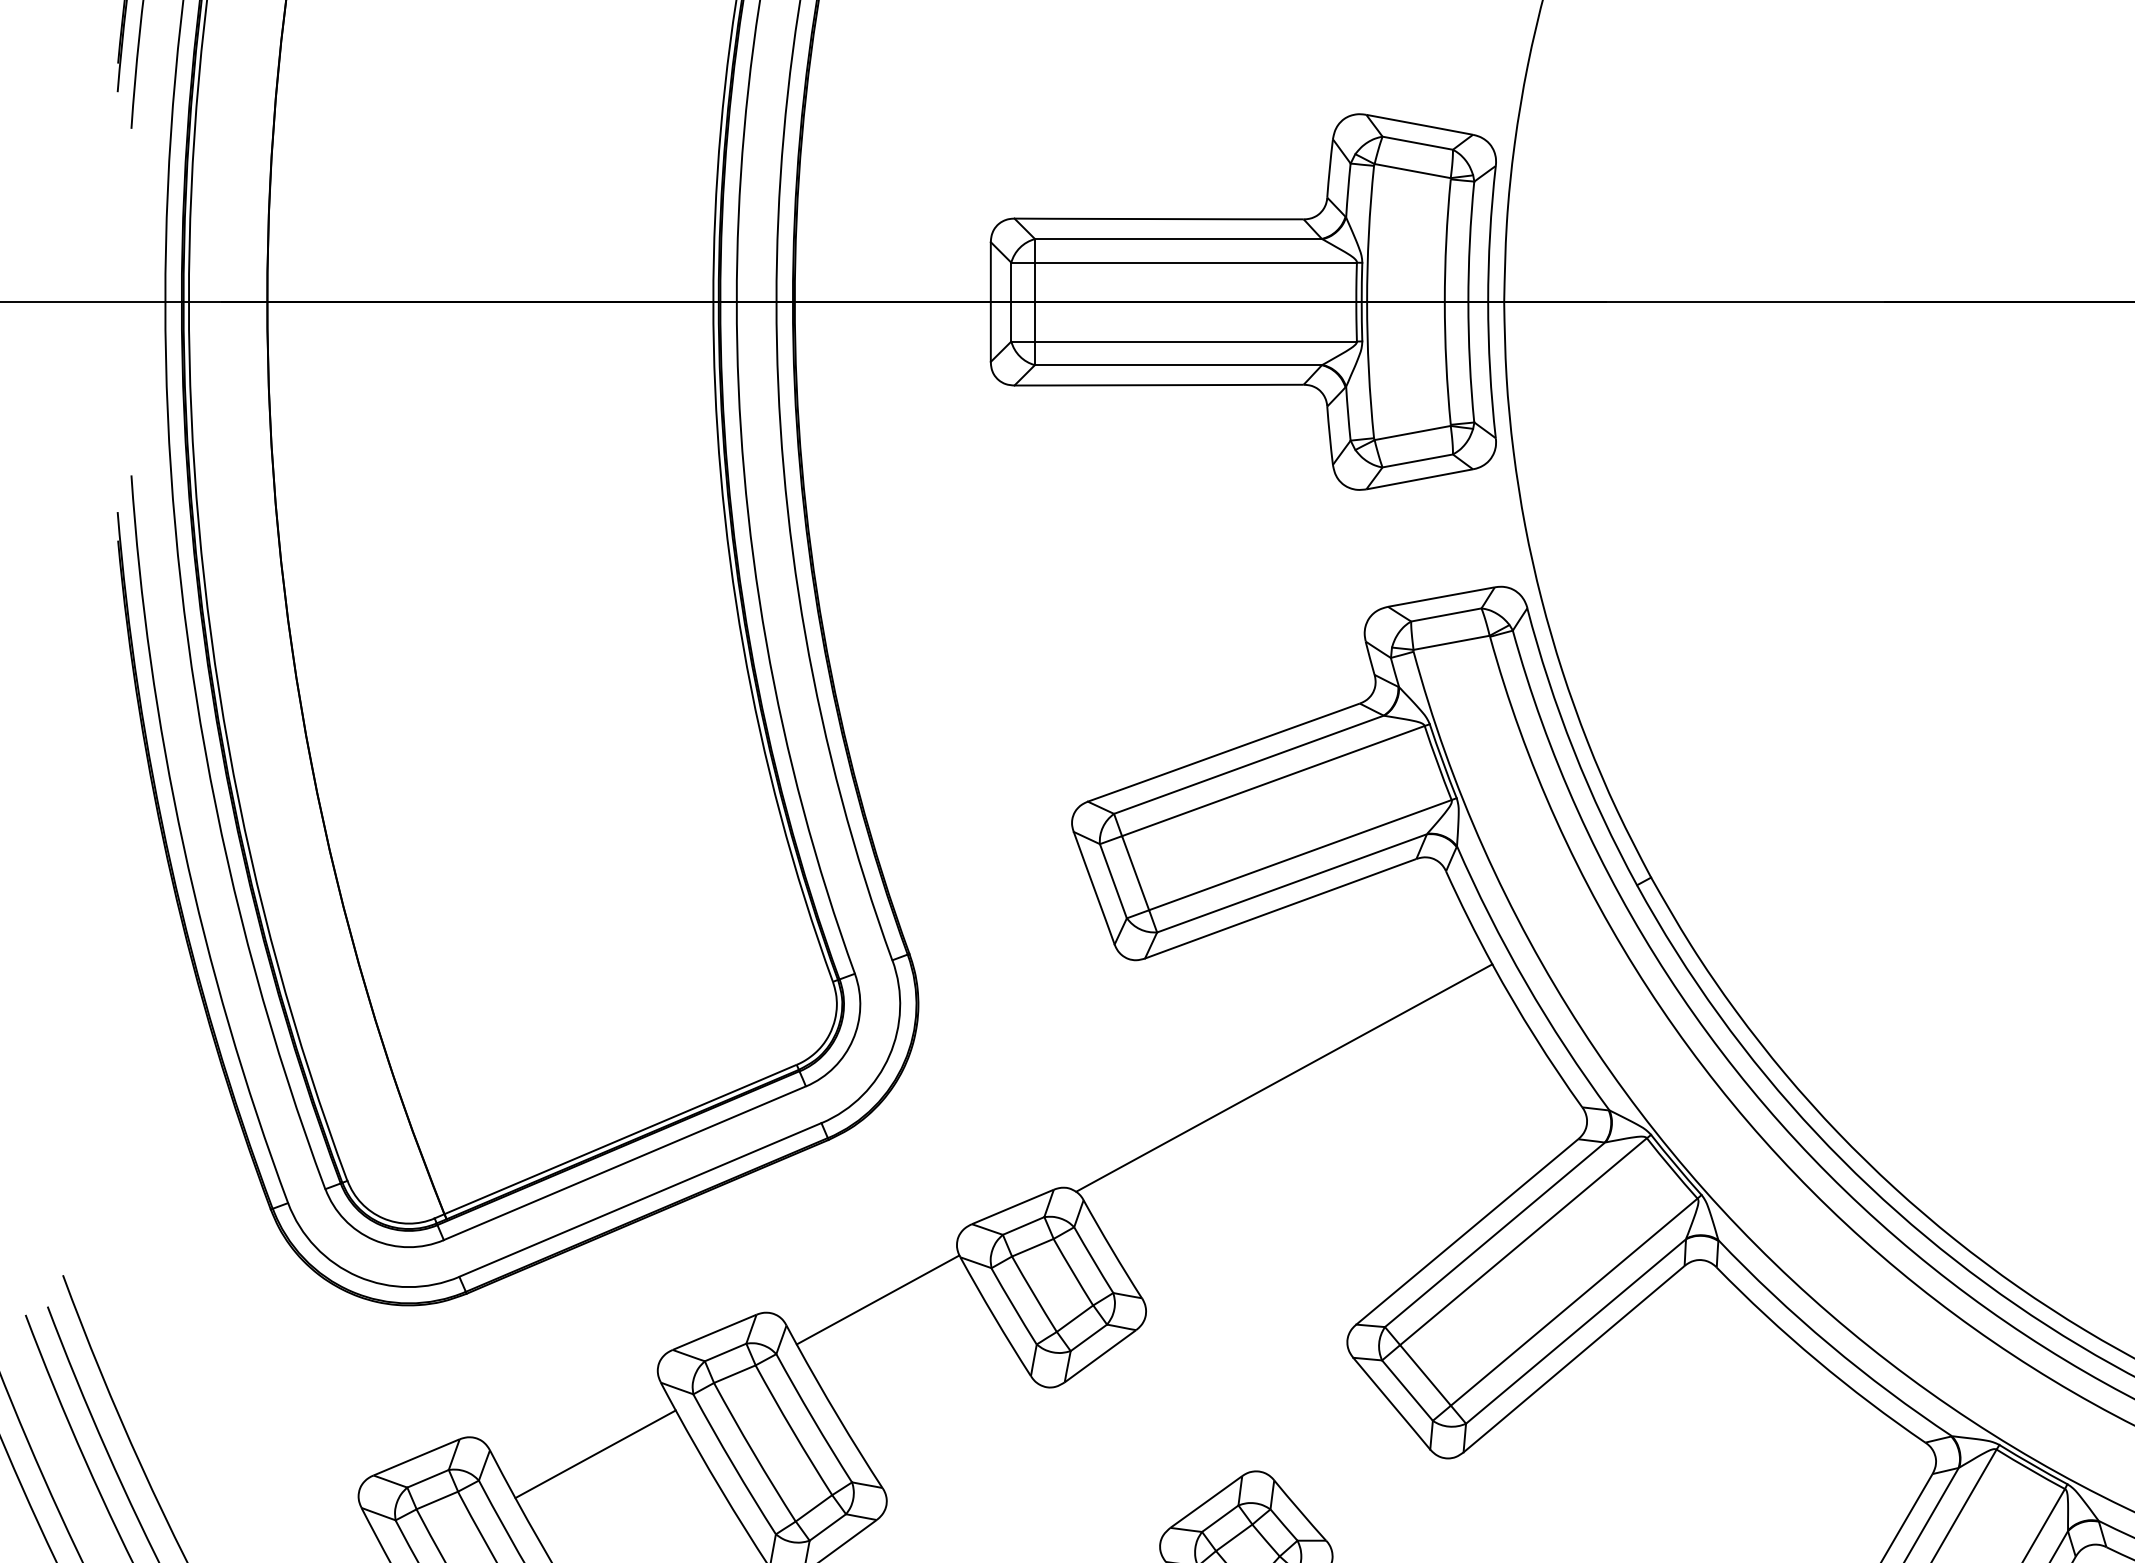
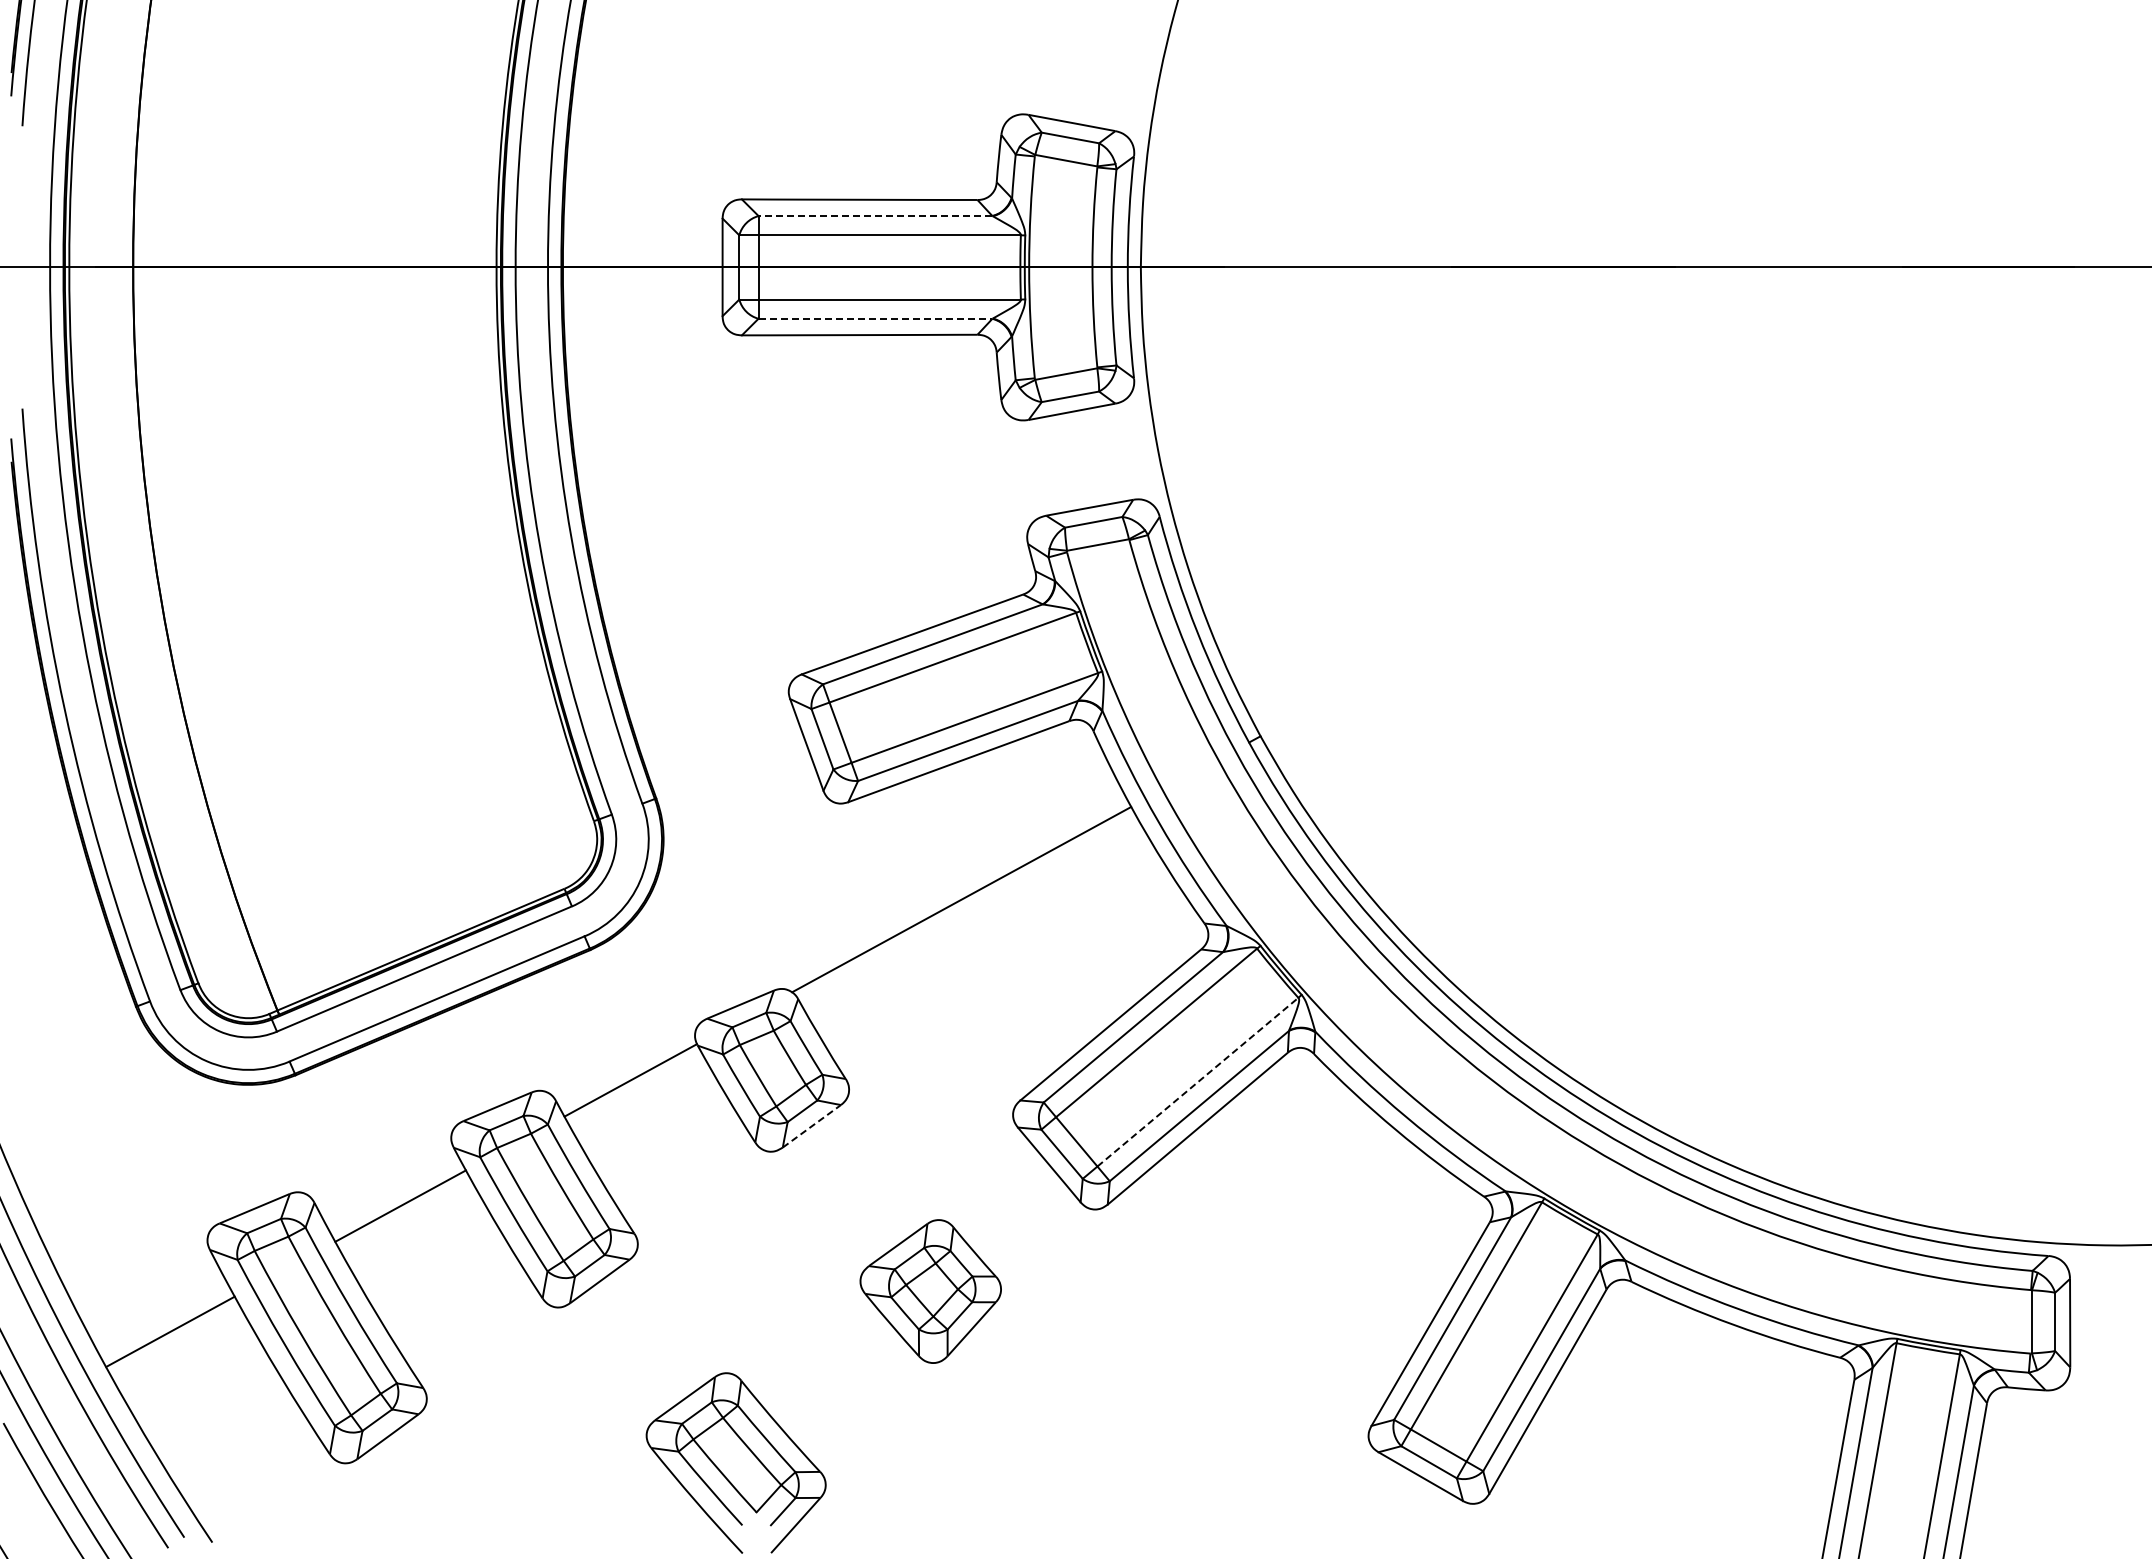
line: (1178, 238) -> (875, 215), solid -> dashed
line: (1178, 364) -> (875, 318), solid -> dashed
line: (1574, 1301) -> (1198, 1081), solid -> dashed
line: (1101, 1356) -> (812, 1126), solid -> dashed

